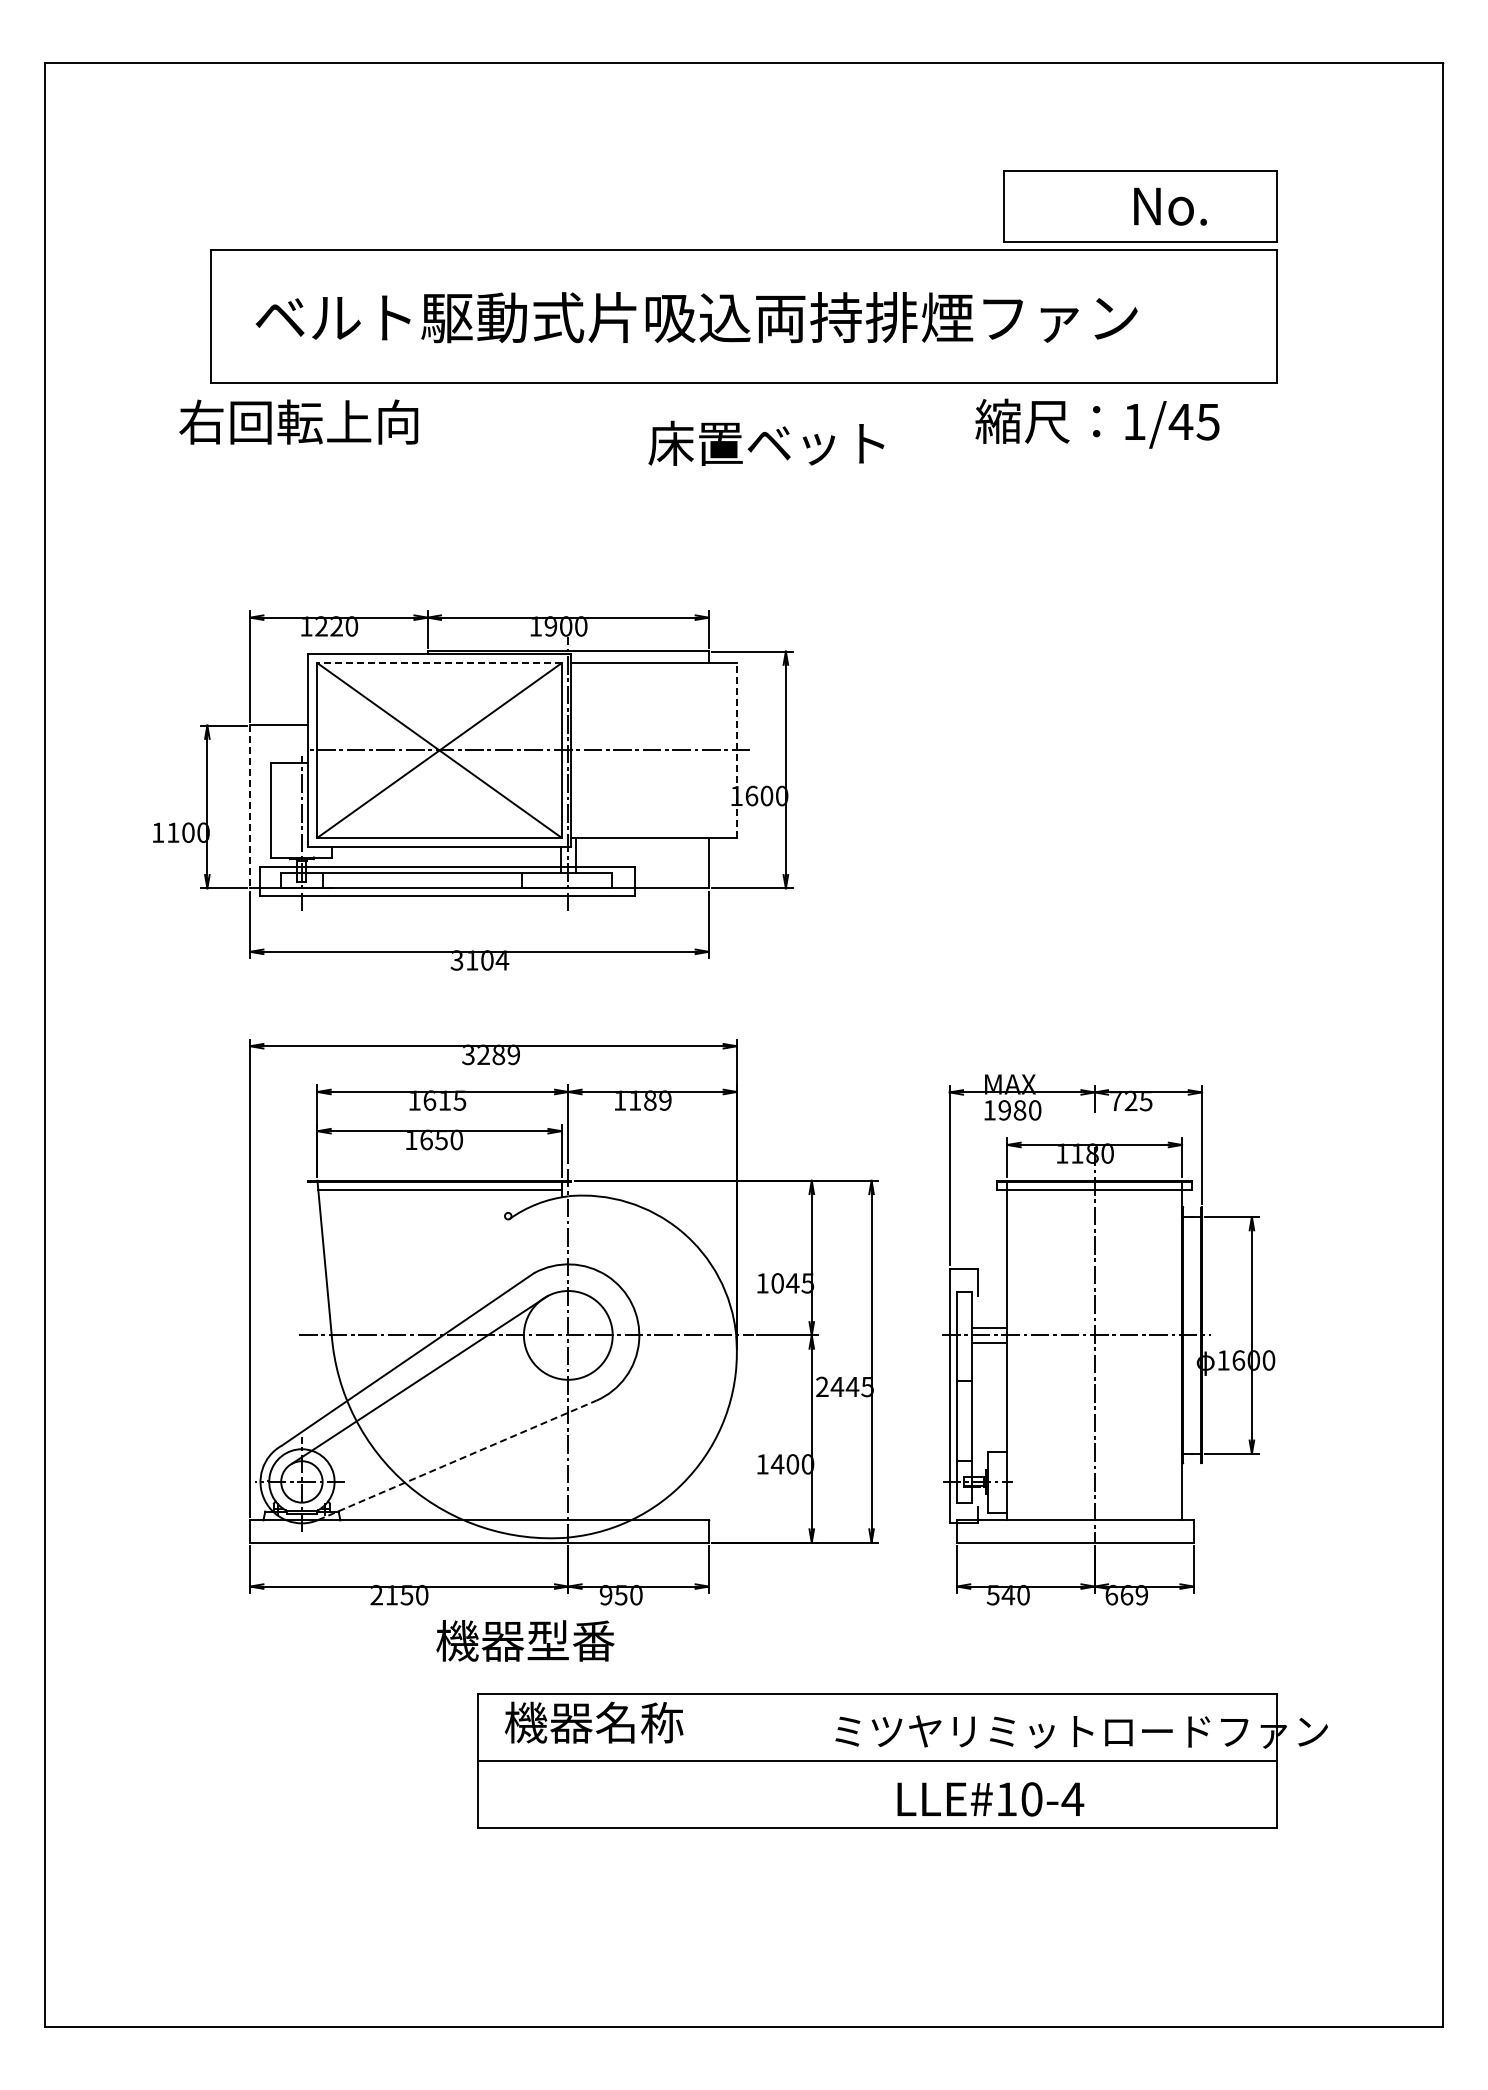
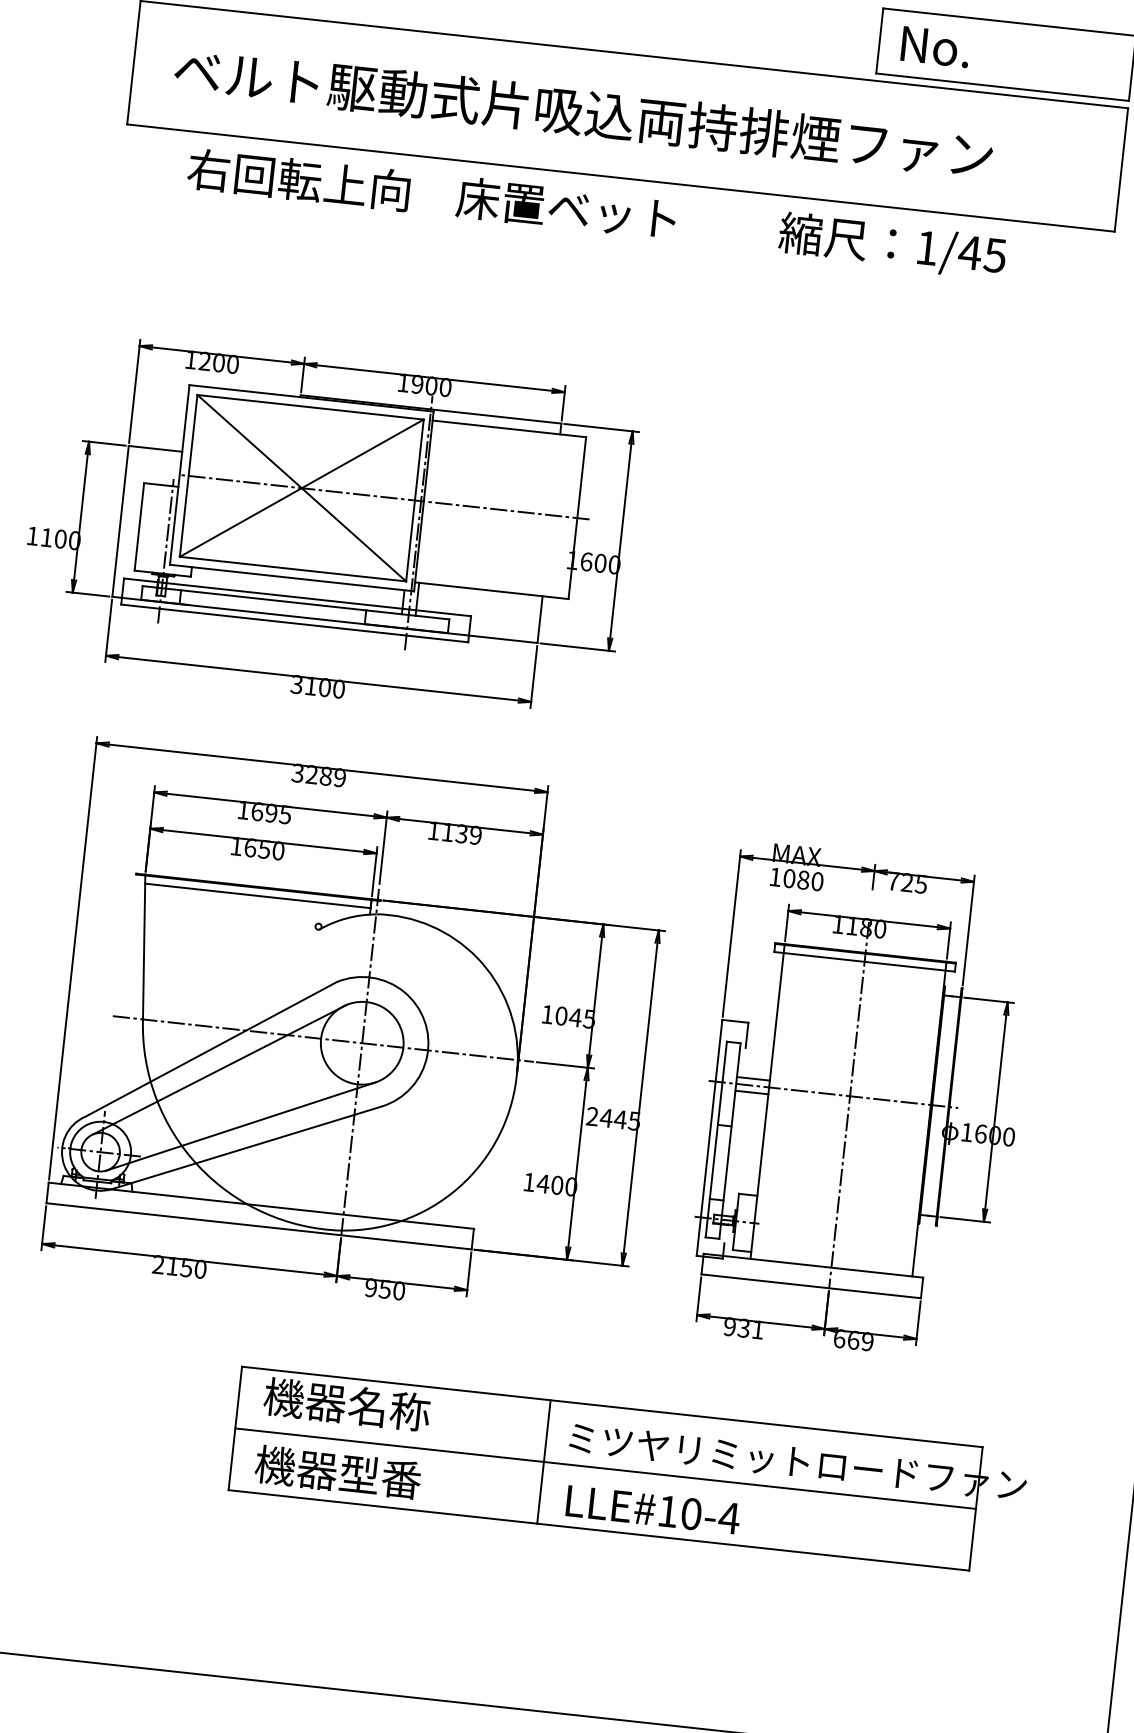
text: (1170, 206) -> (935, 46), moved
text: (298, 421) -> (298, 179), moved
text: (1097, 423) -> (892, 245), moved
text: (766, 442) -> (566, 207), moved
text: (336, 626) -> (218, 362), 1220 -> 1200
line: (439, 663) -> (310, 407), dashed -> solid
line: (736, 749) -> (577, 517), dashed -> solid
line: (250, 807) -> (120, 522), dashed -> solid
text: (502, 960) -> (338, 689), 3104 -> 3100
text: (444, 1100) -> (271, 813), 1615 -> 1695
text: (649, 1100) -> (461, 833), 1189 -> 1139
text: (1004, 1110) -> (789, 878), 1980 -> 1080
line: (448, 1437) -> (240, 1125), added
line: (457, 1460) -> (246, 1148), dashed -> solid
text: (1007, 1595) -> (743, 1328), 540 -> 931
text: (525, 1640) -> (338, 1472), moved
line: (810, 1760) -> (543, 1461), added
text: (990, 1799) -> (653, 1510), moved

